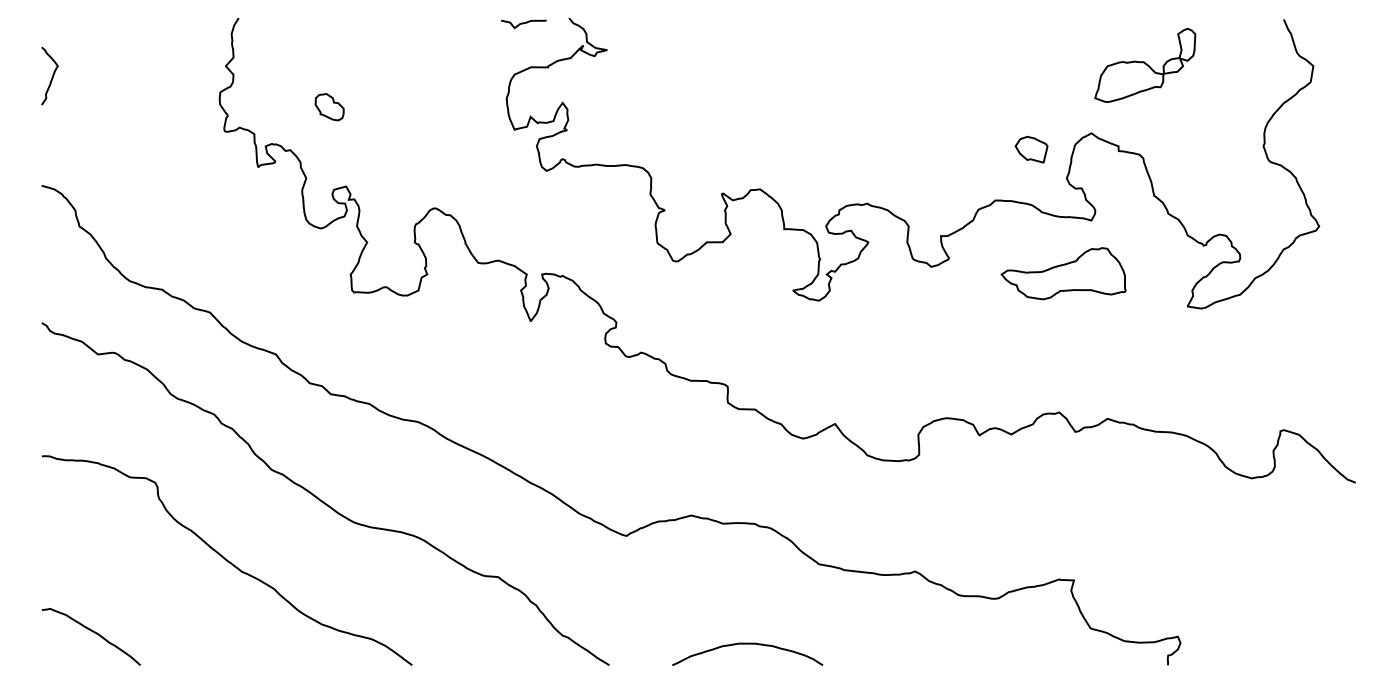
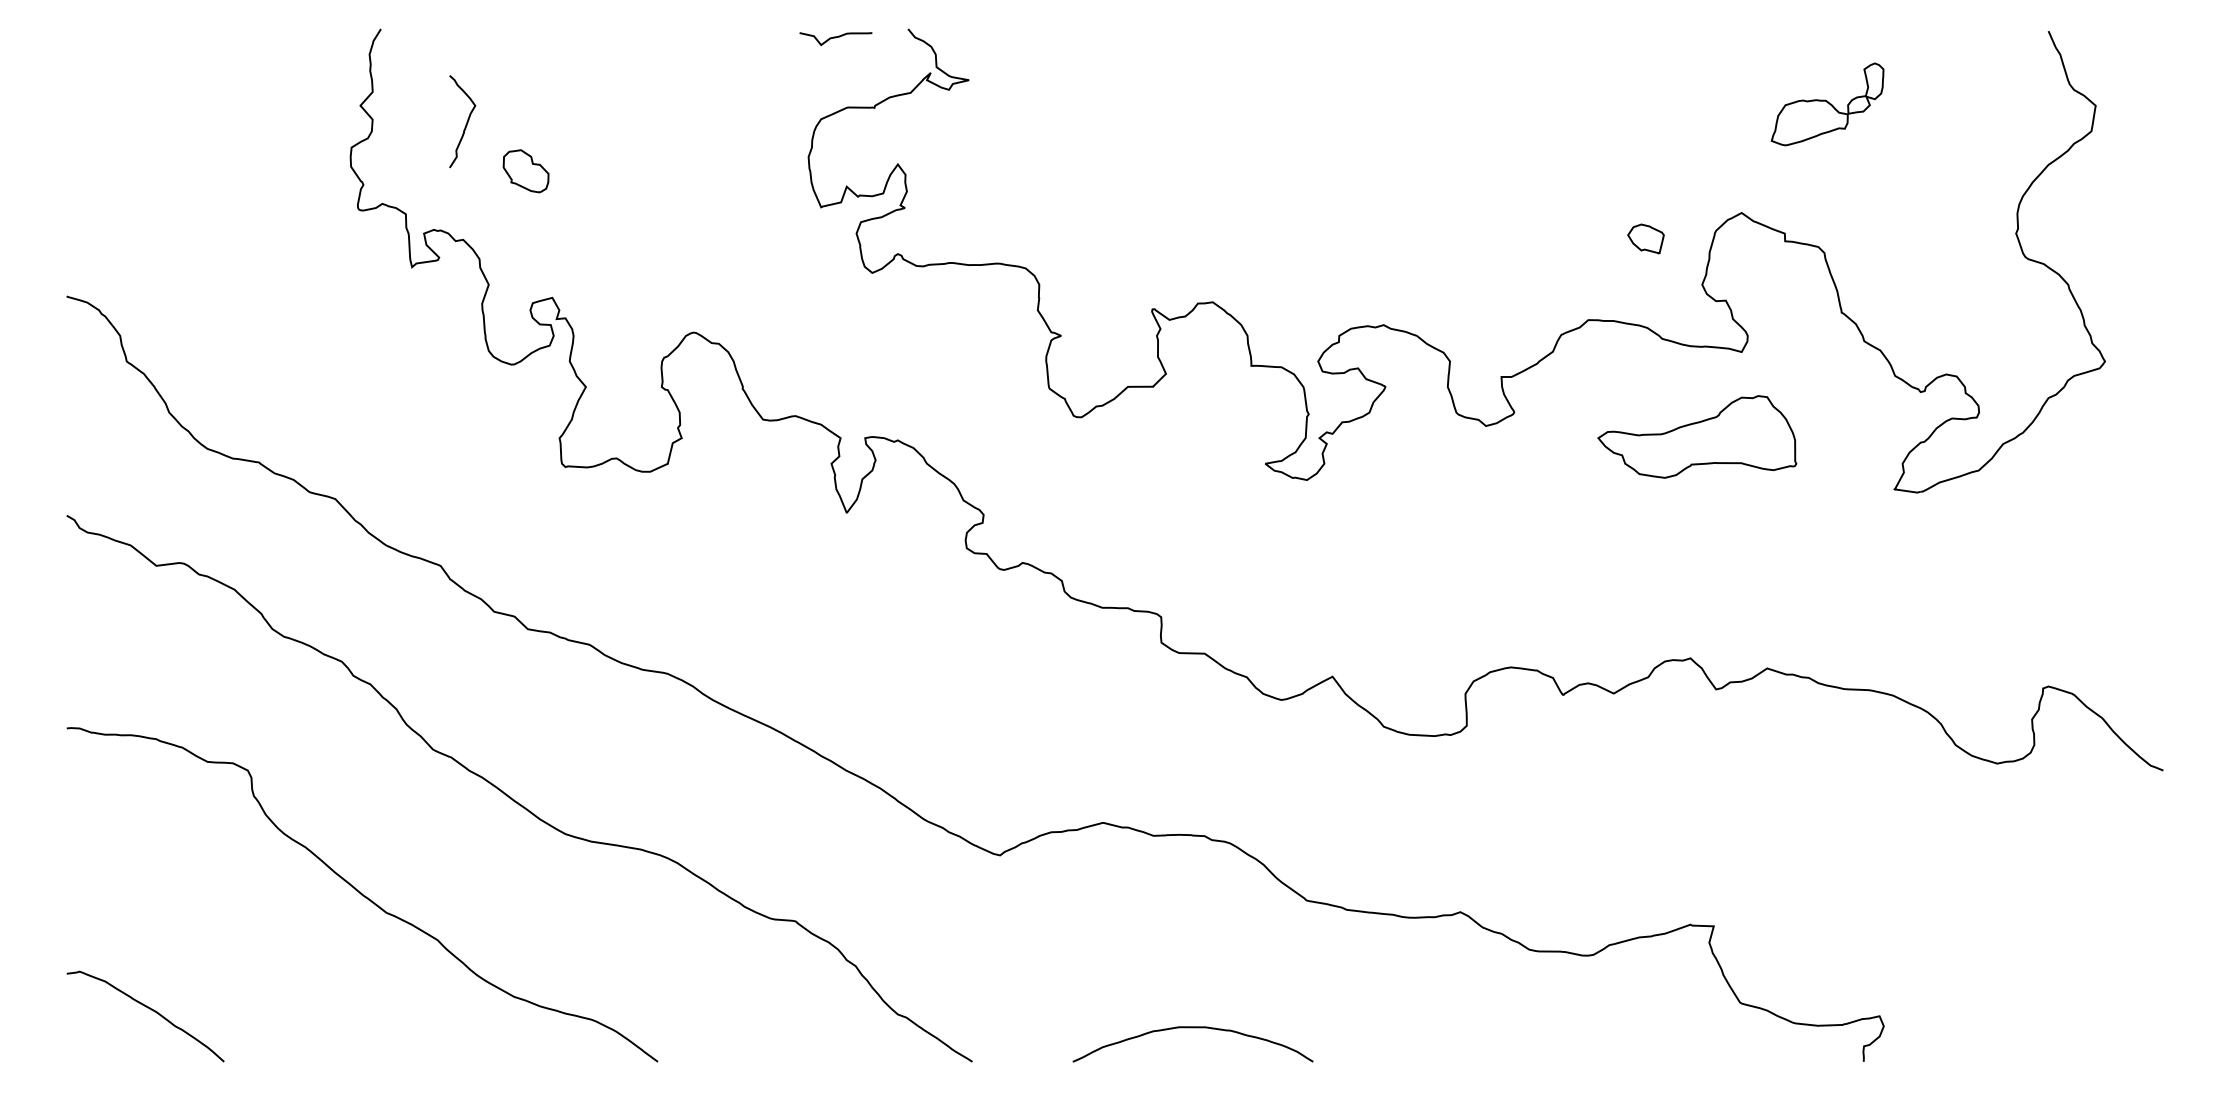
part: (1145, 64) -> (1827, 103), size x0.7
curve: (51, 77) -> (465, 123), moved
part: (1031, 149) -> (1645, 238), size x0.7

